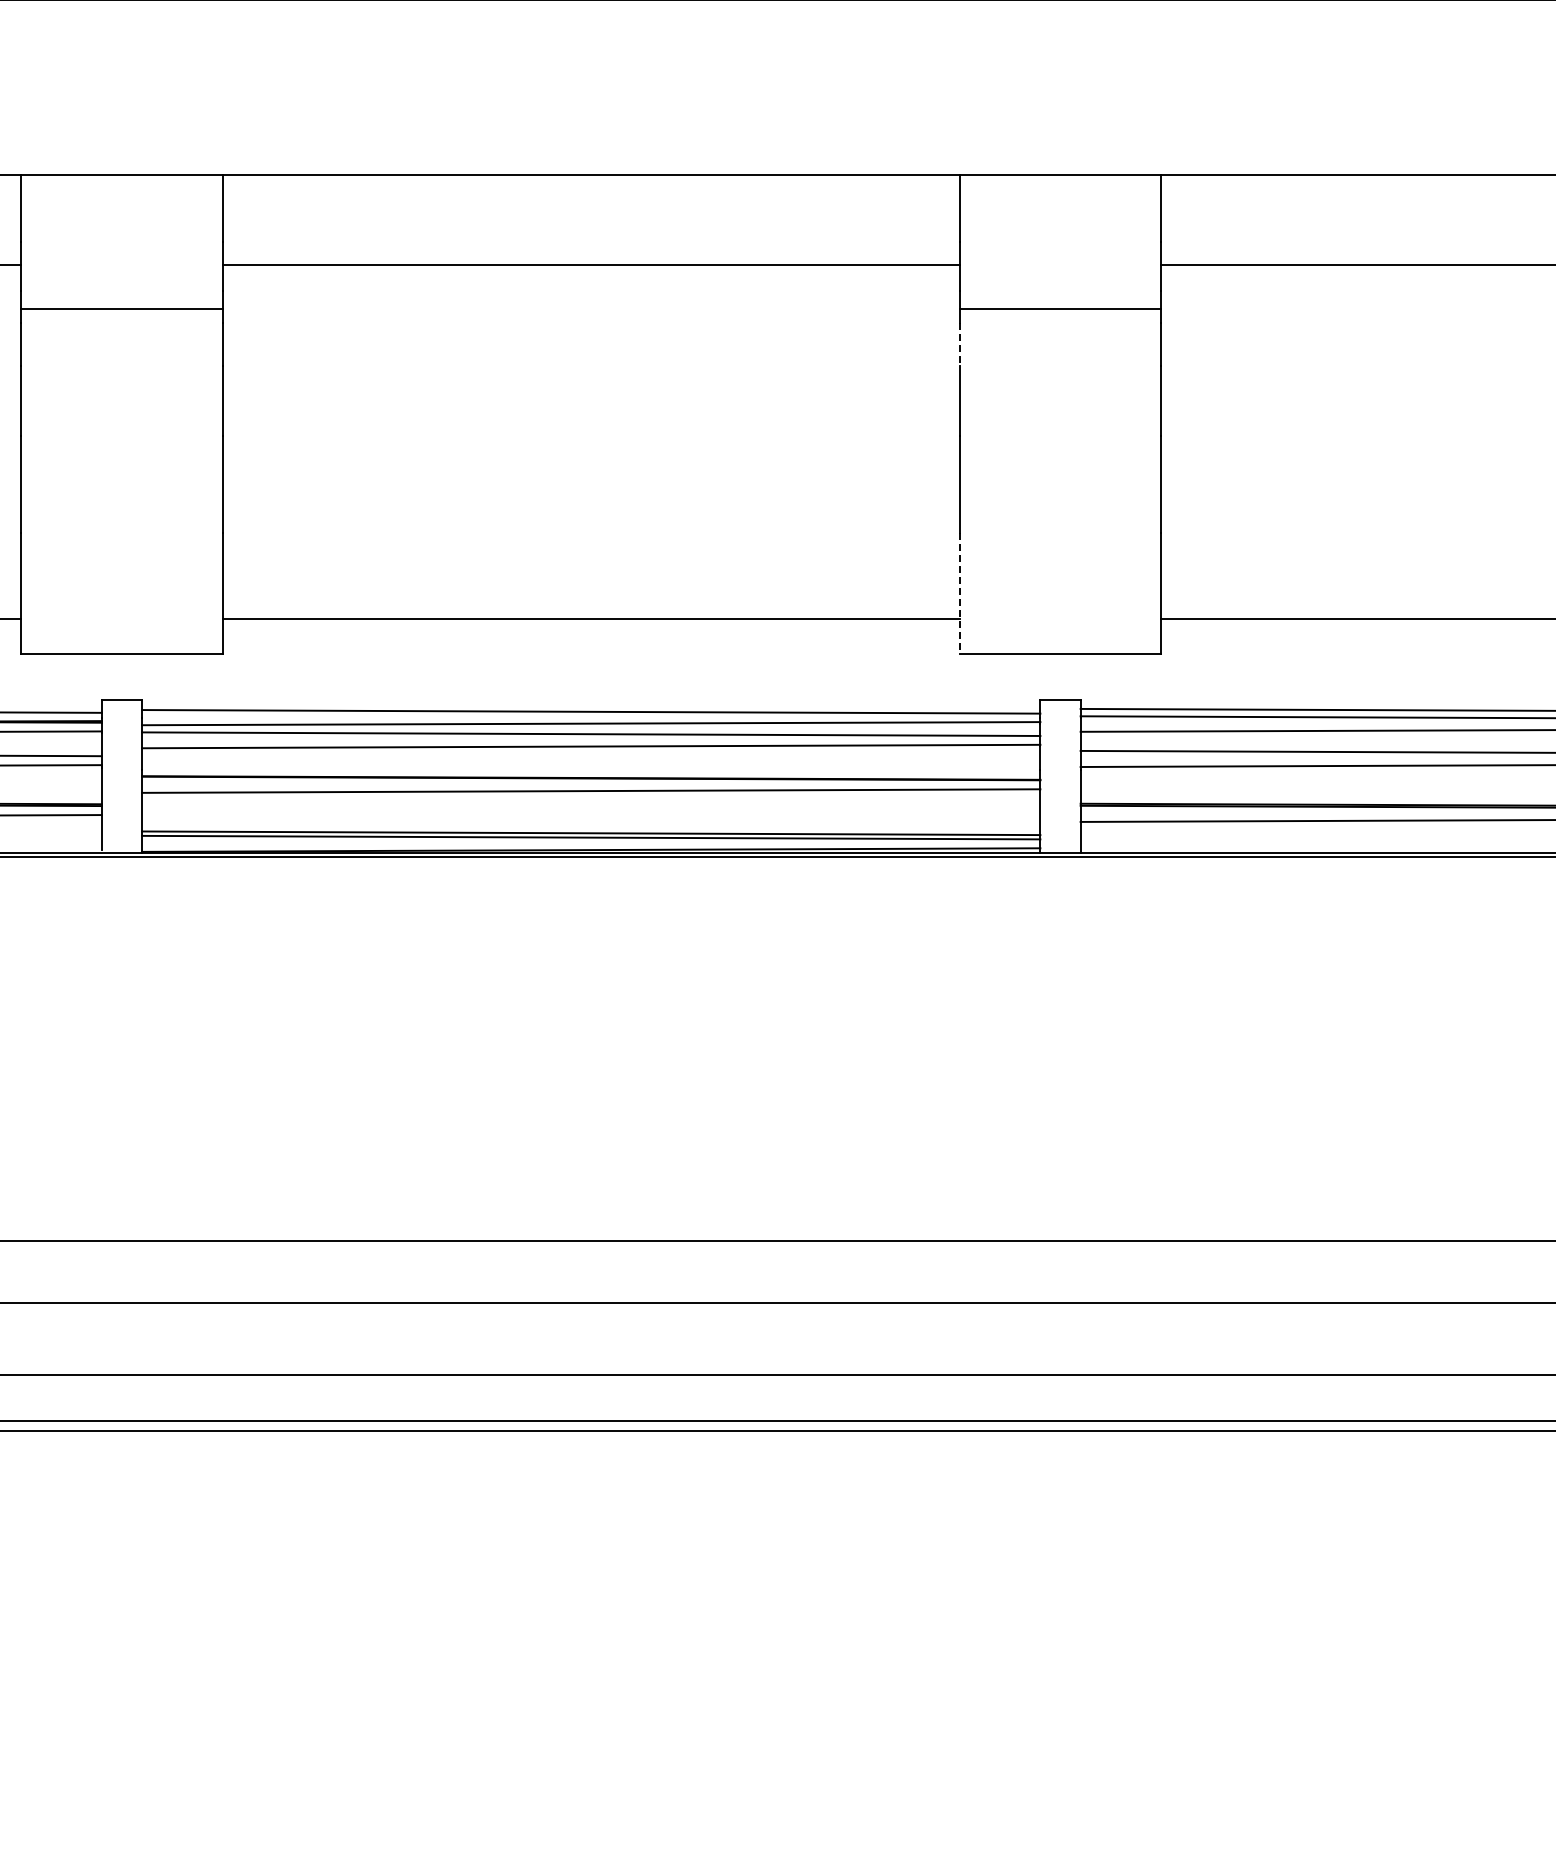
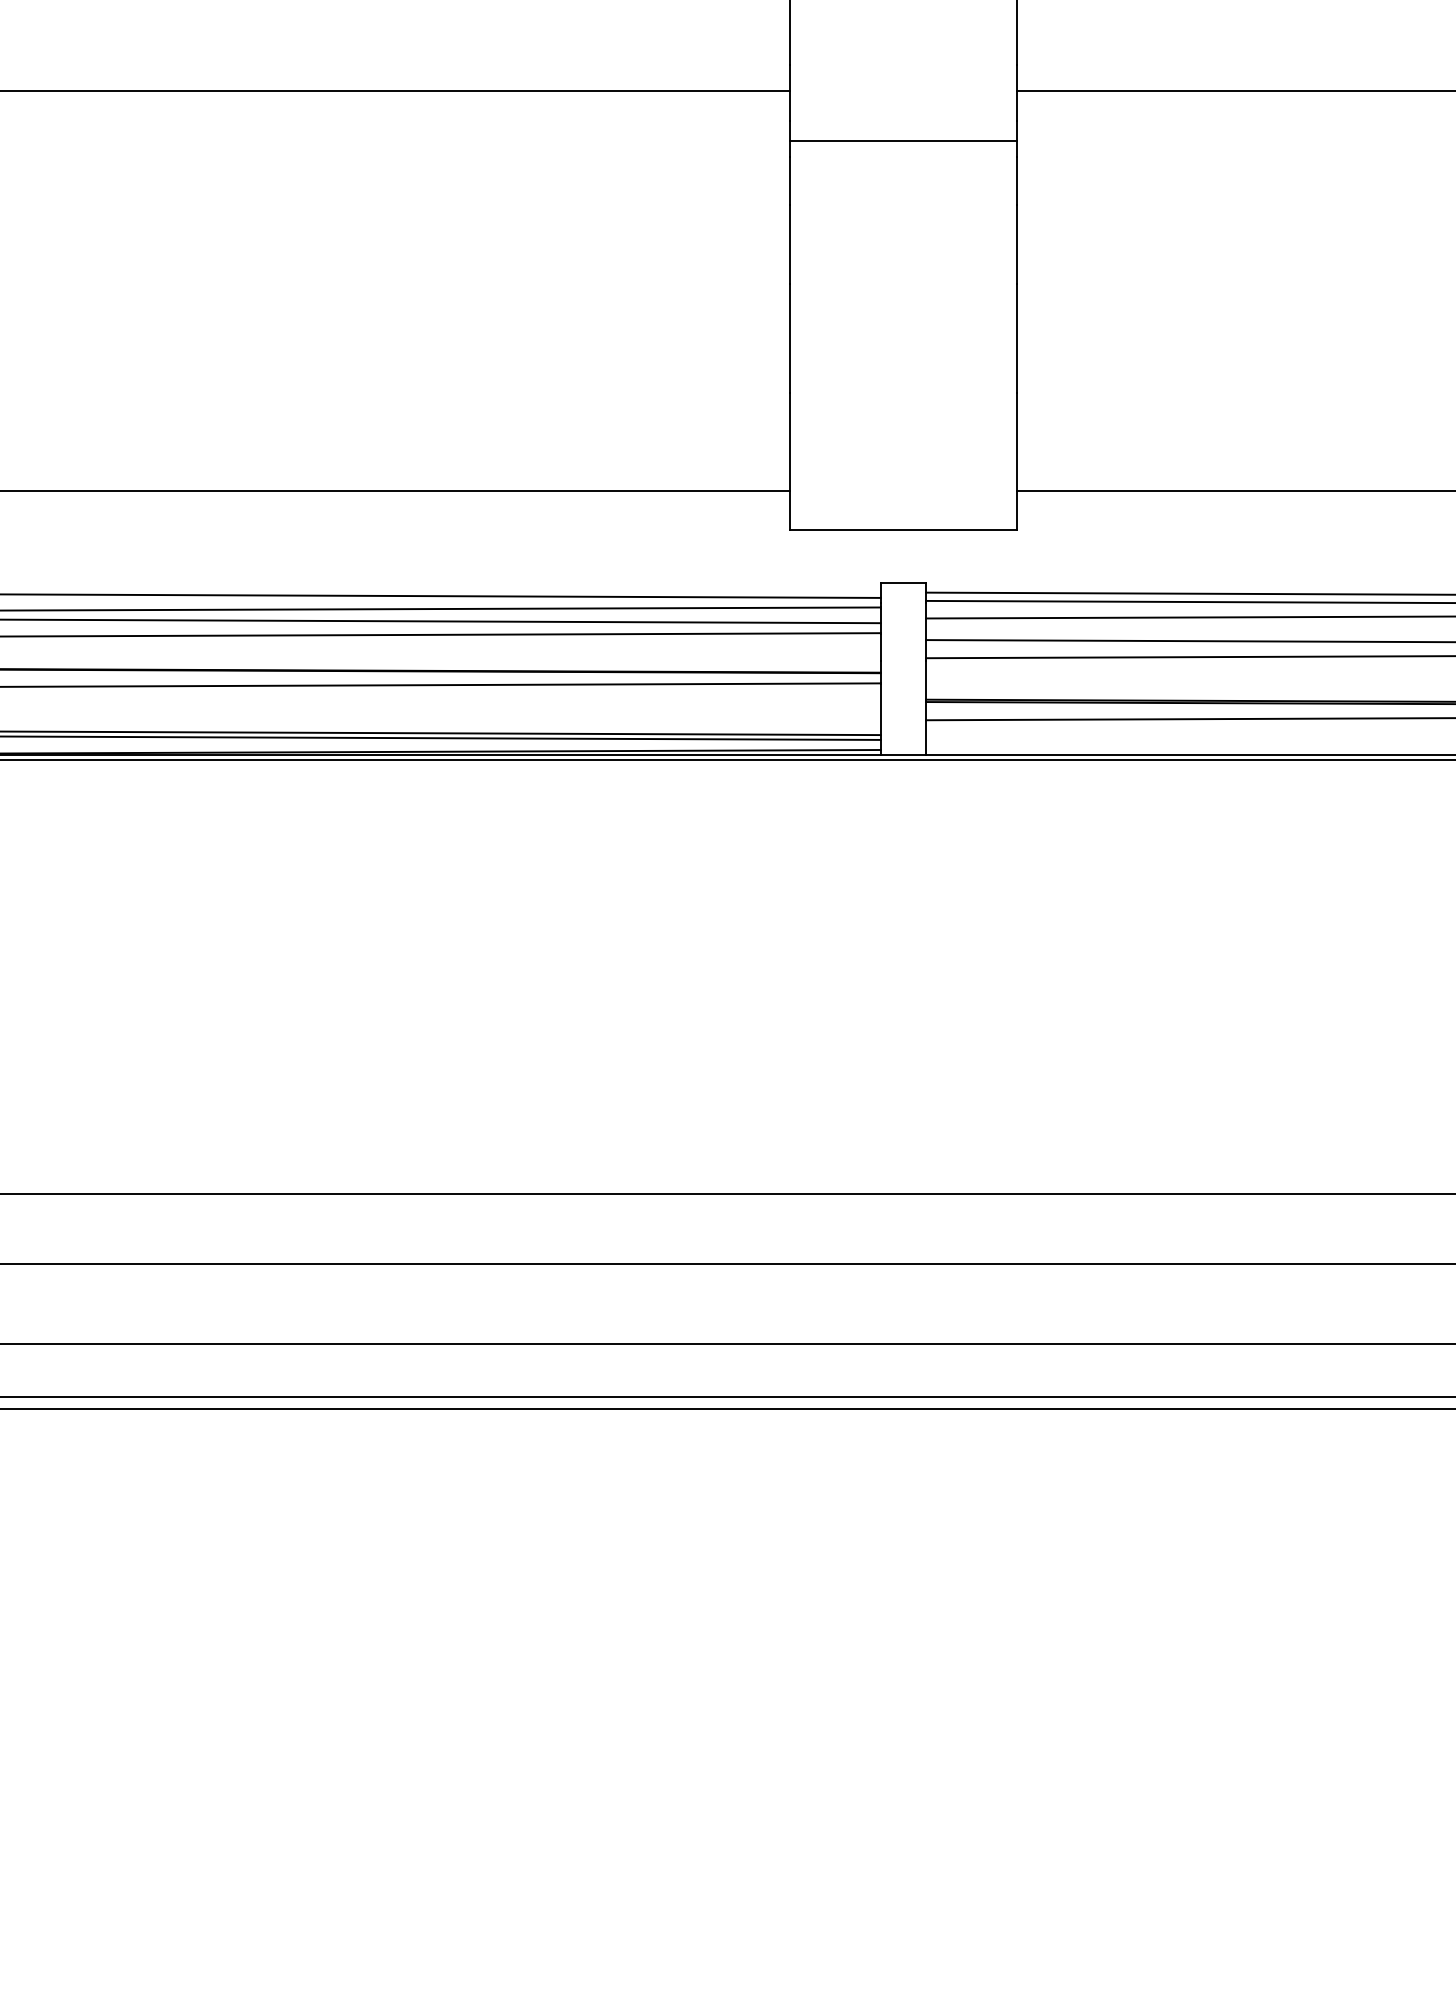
line: (959, 344) -> (789, 181), dashed -> solid
line: (959, 593) -> (789, 462), dashed -> solid

